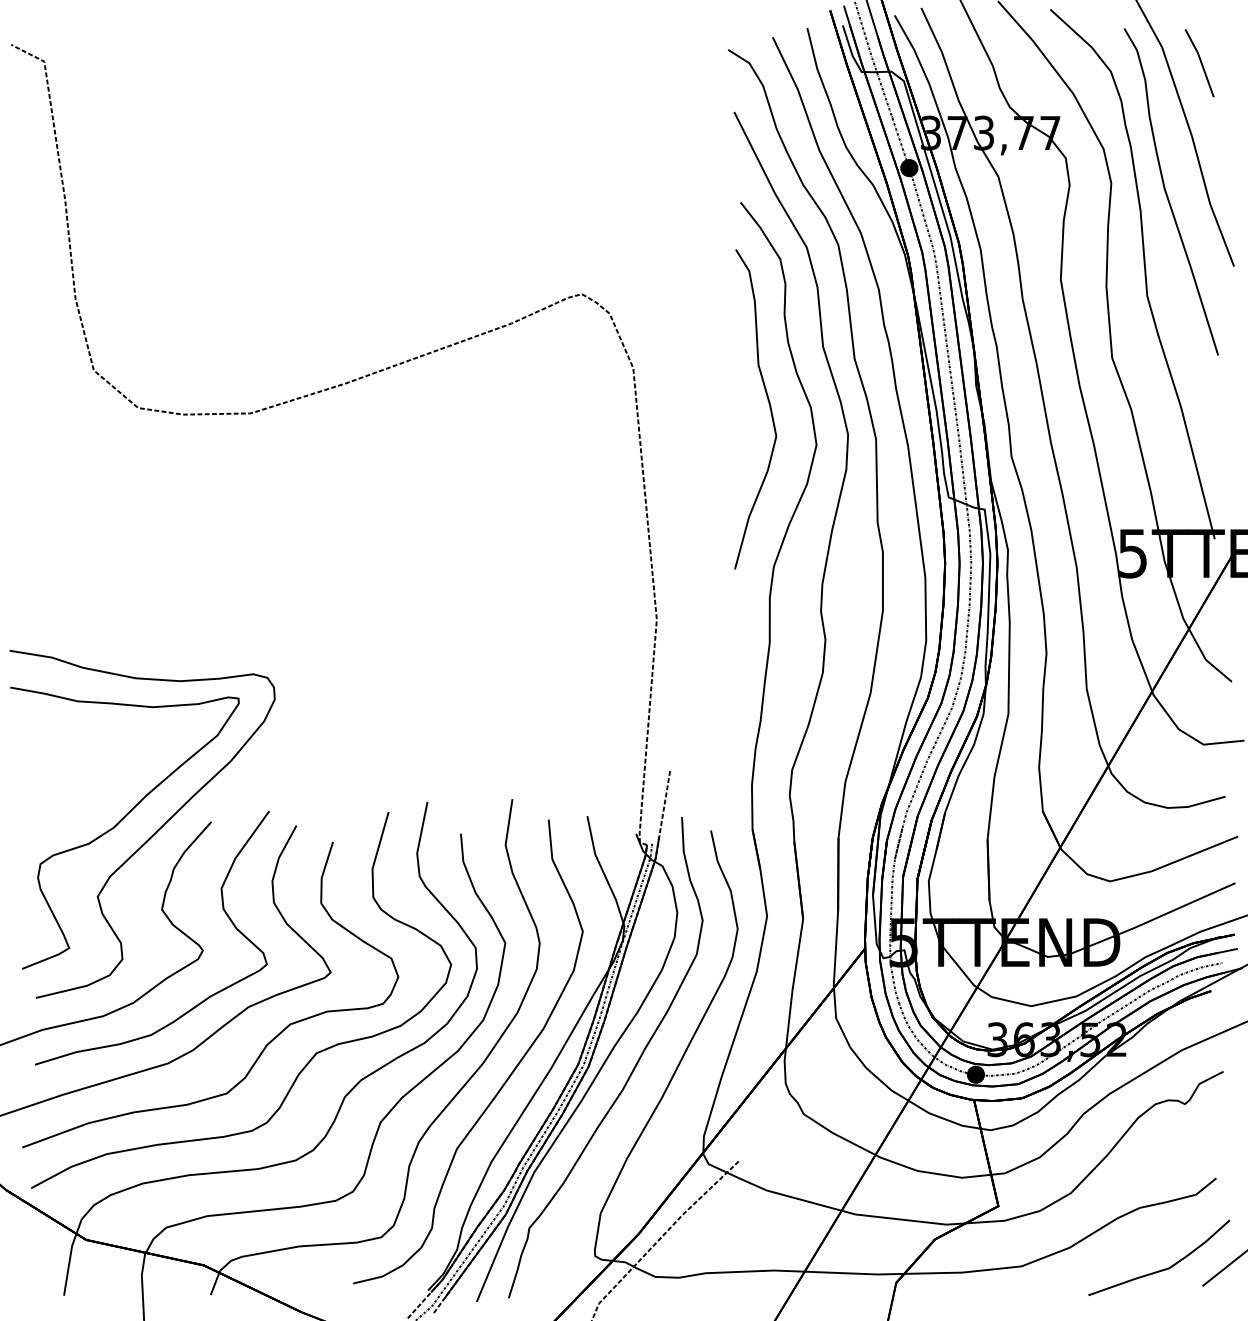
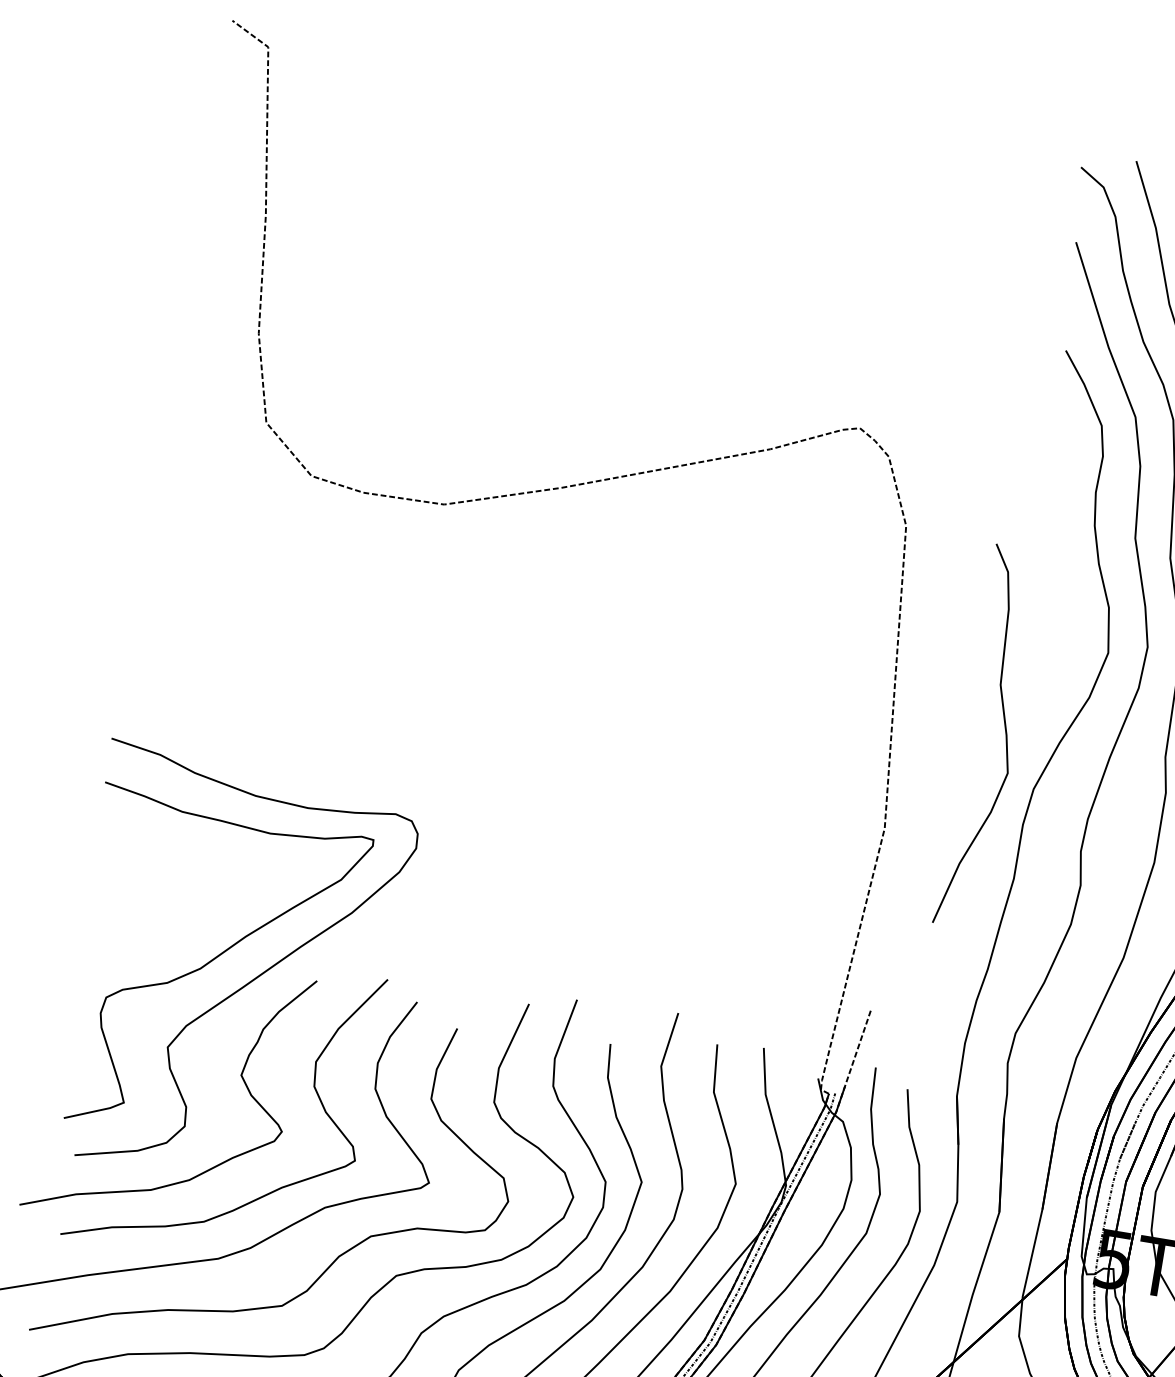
curve: (769, 408) -> (1005, 738), moved

